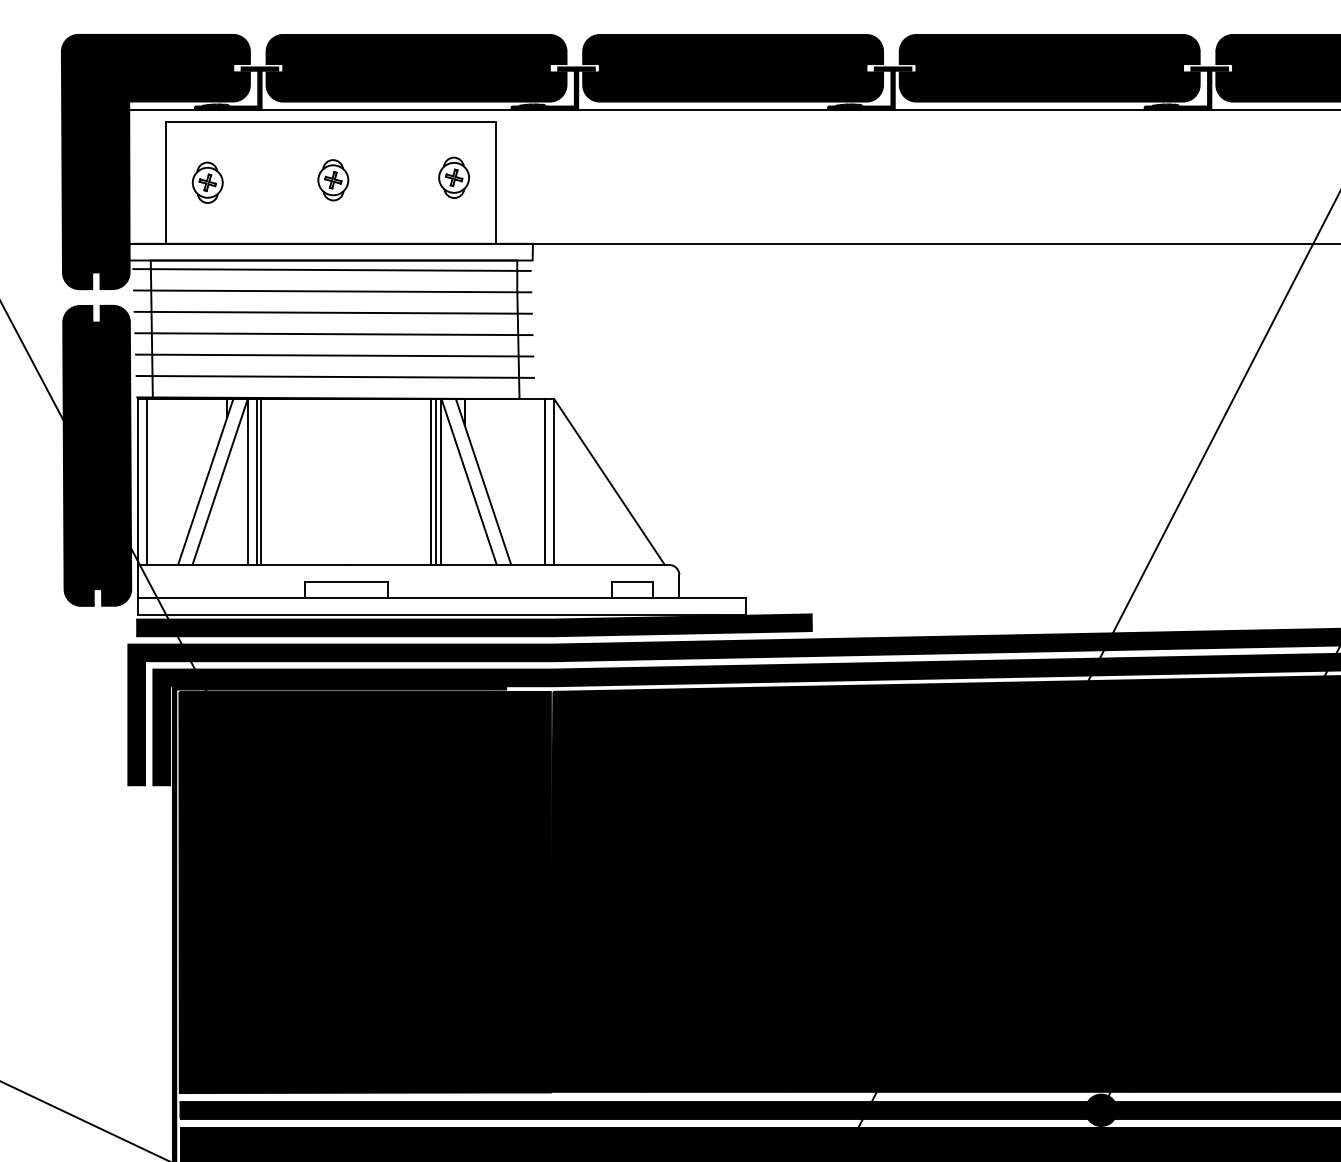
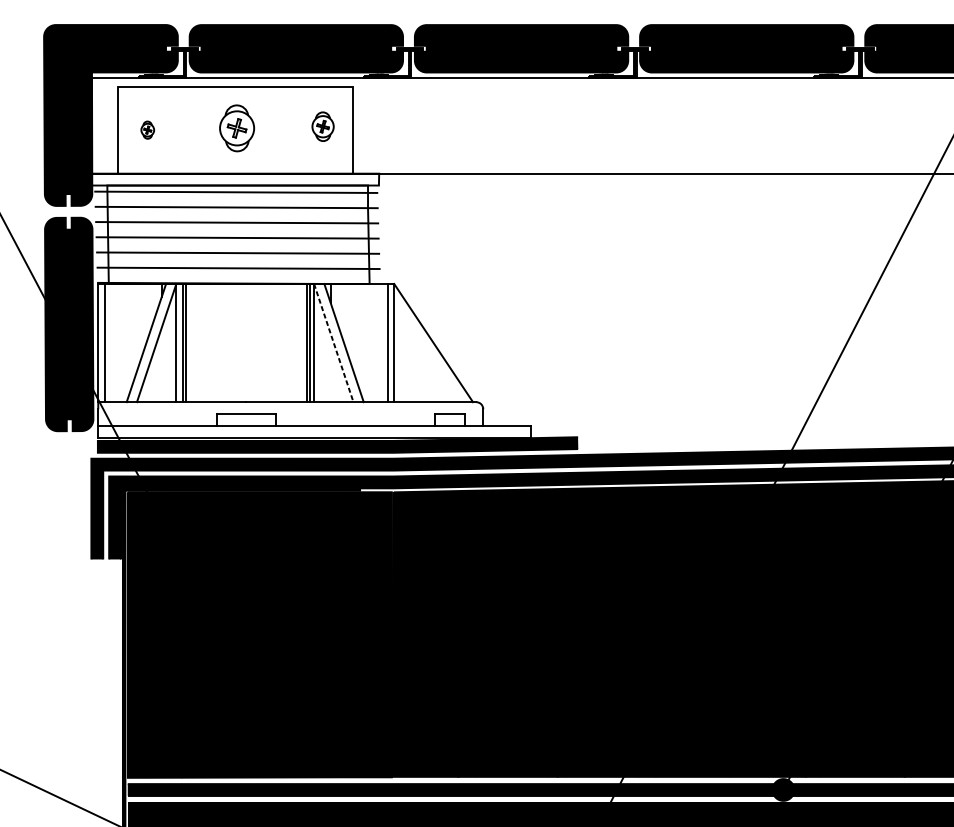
part: (333, 180) -> (237, 128), size x1.6
part: (207, 182) -> (147, 130), size x0.6
line: (469, 481) -> (334, 342), solid -> dashed

